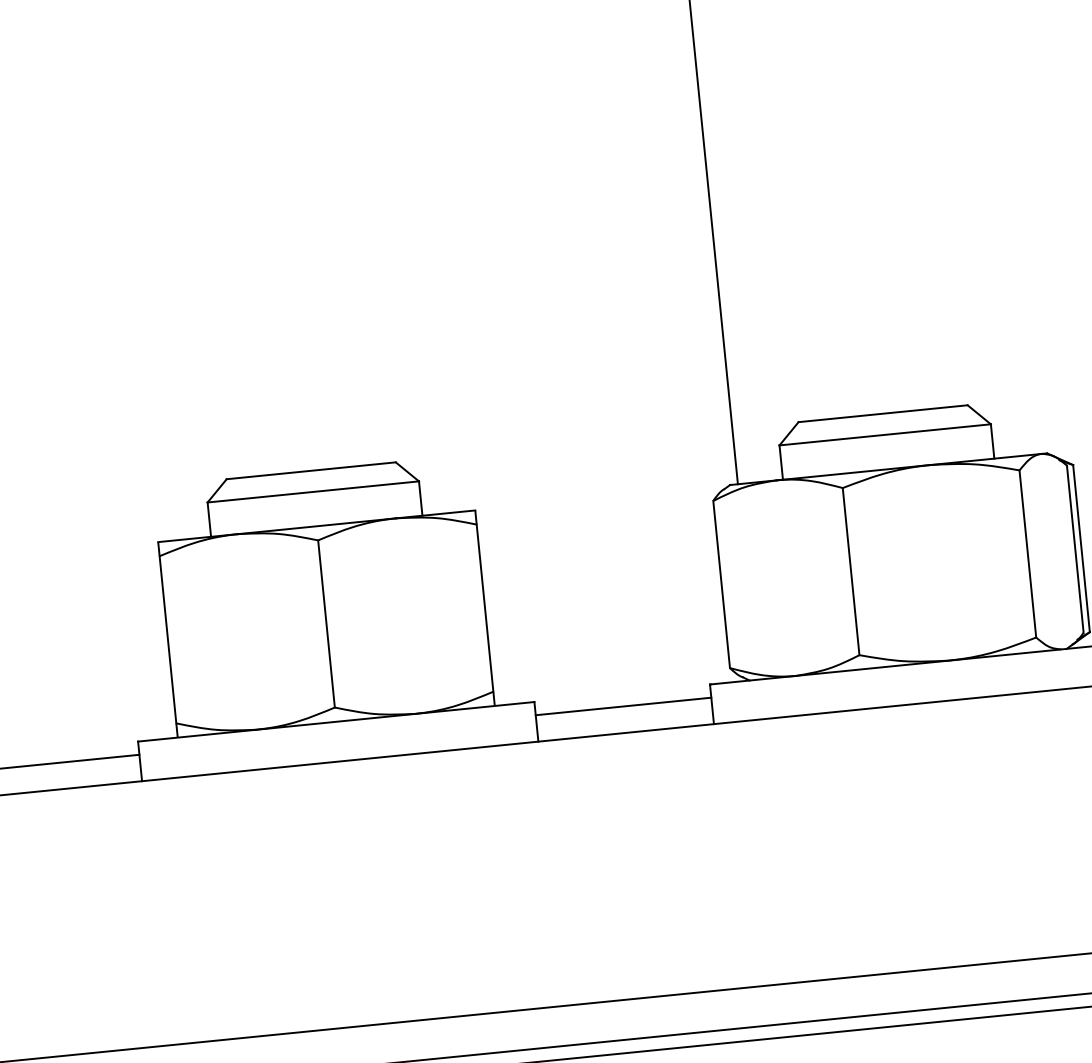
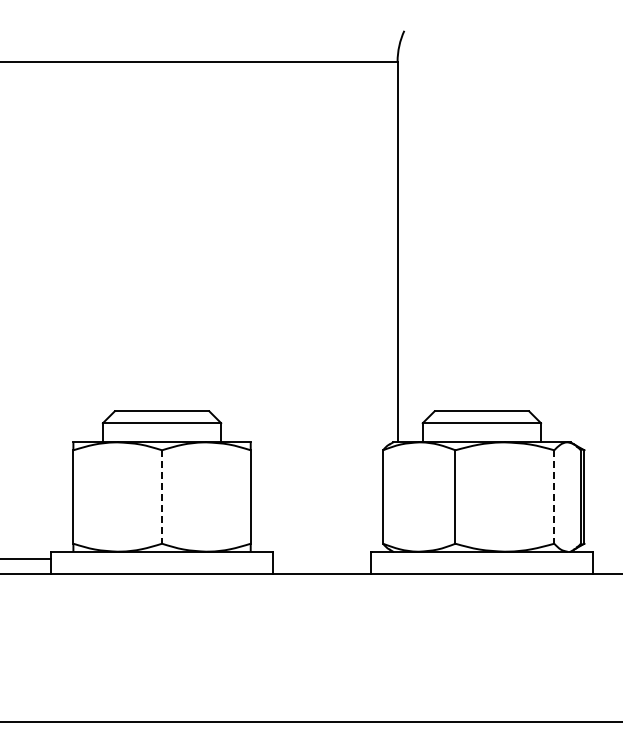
line: (1028, 554) -> (554, 497), solid -> dashed
line: (327, 624) -> (162, 497), solid -> dashed
line: (622, 707) -> (321, 559), removed

